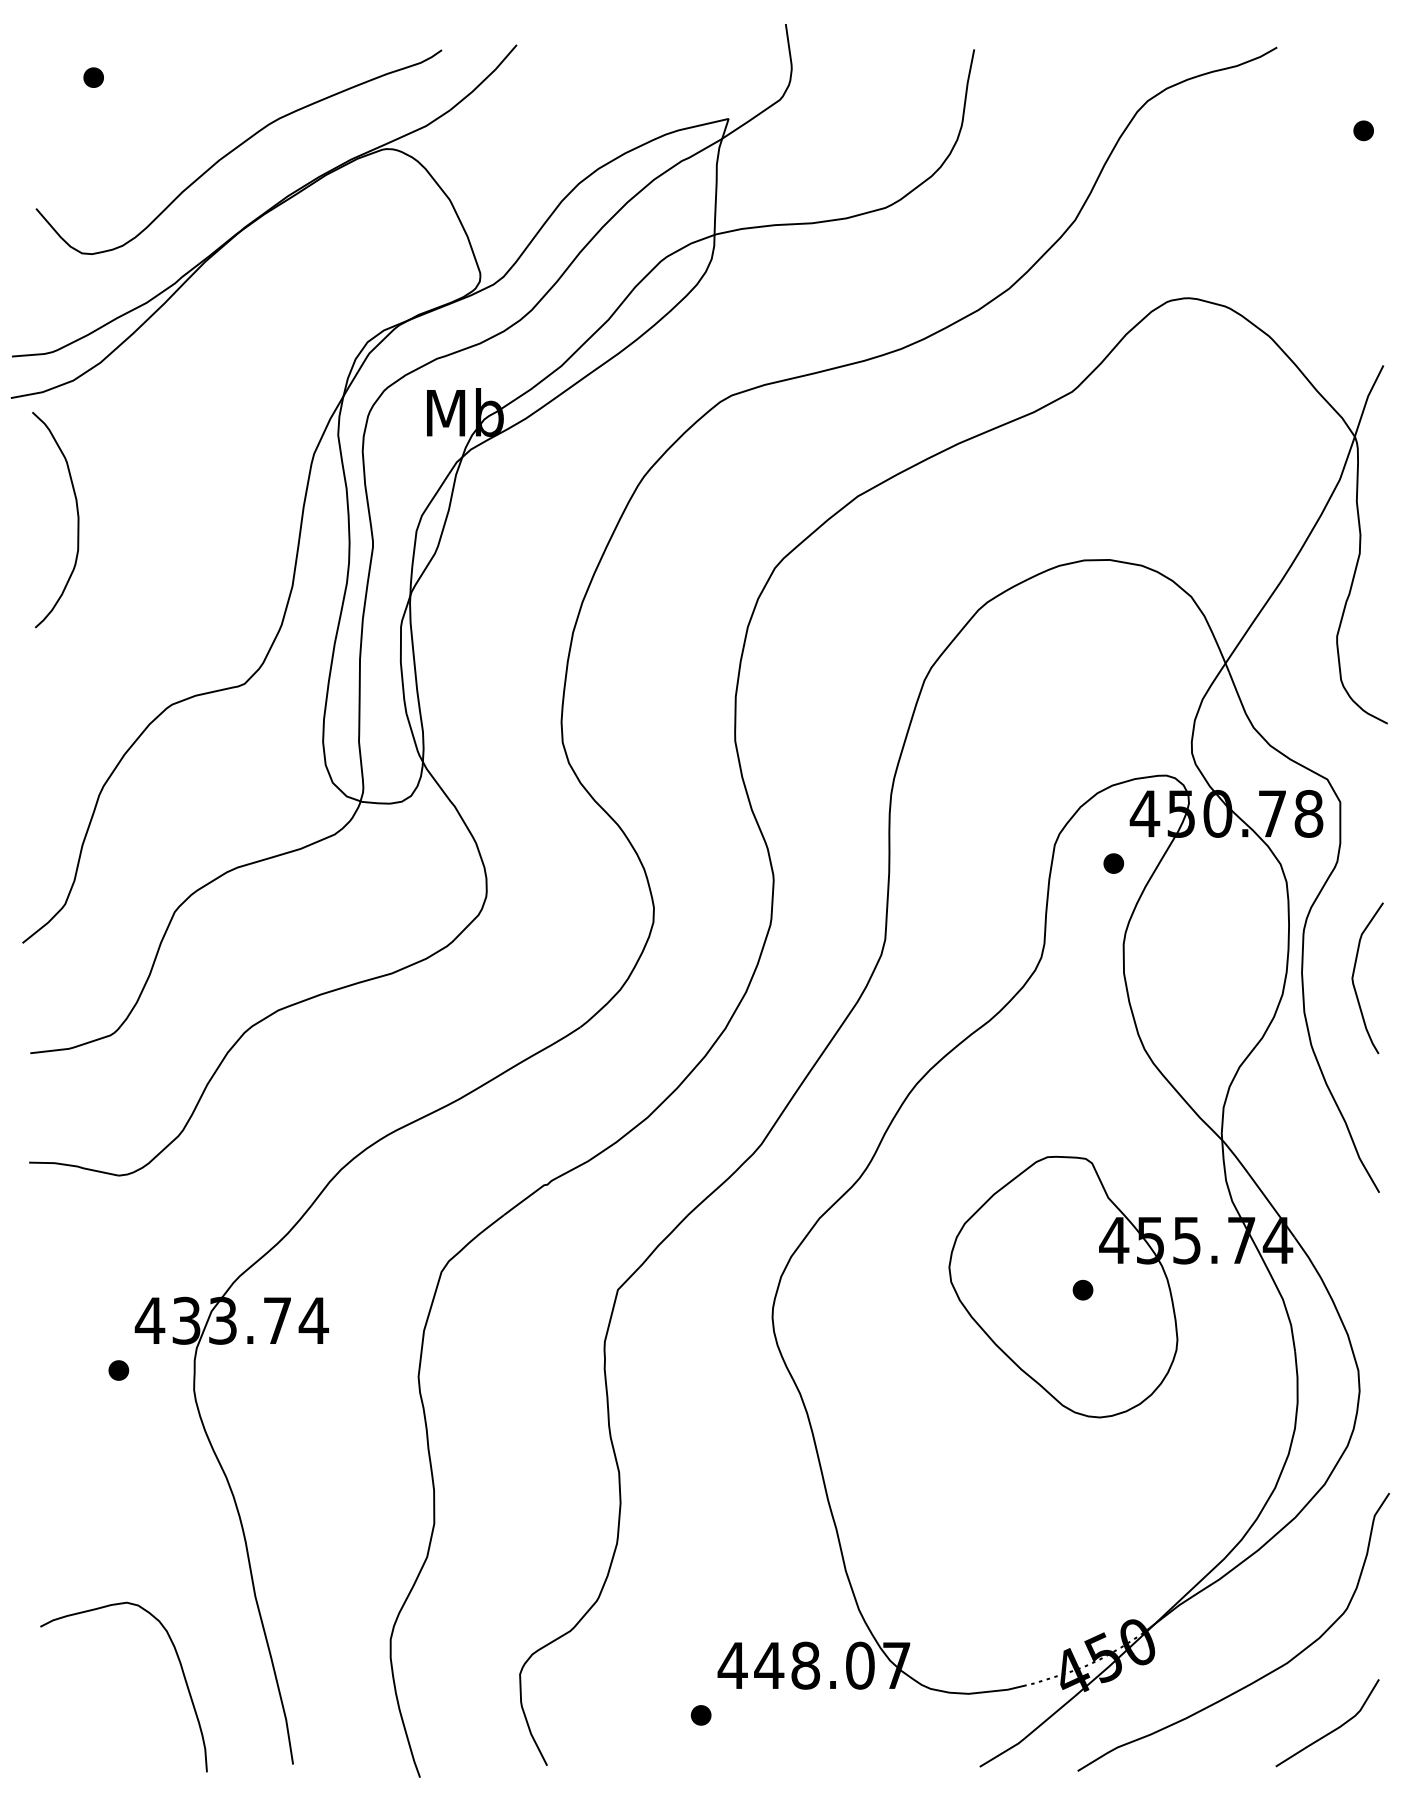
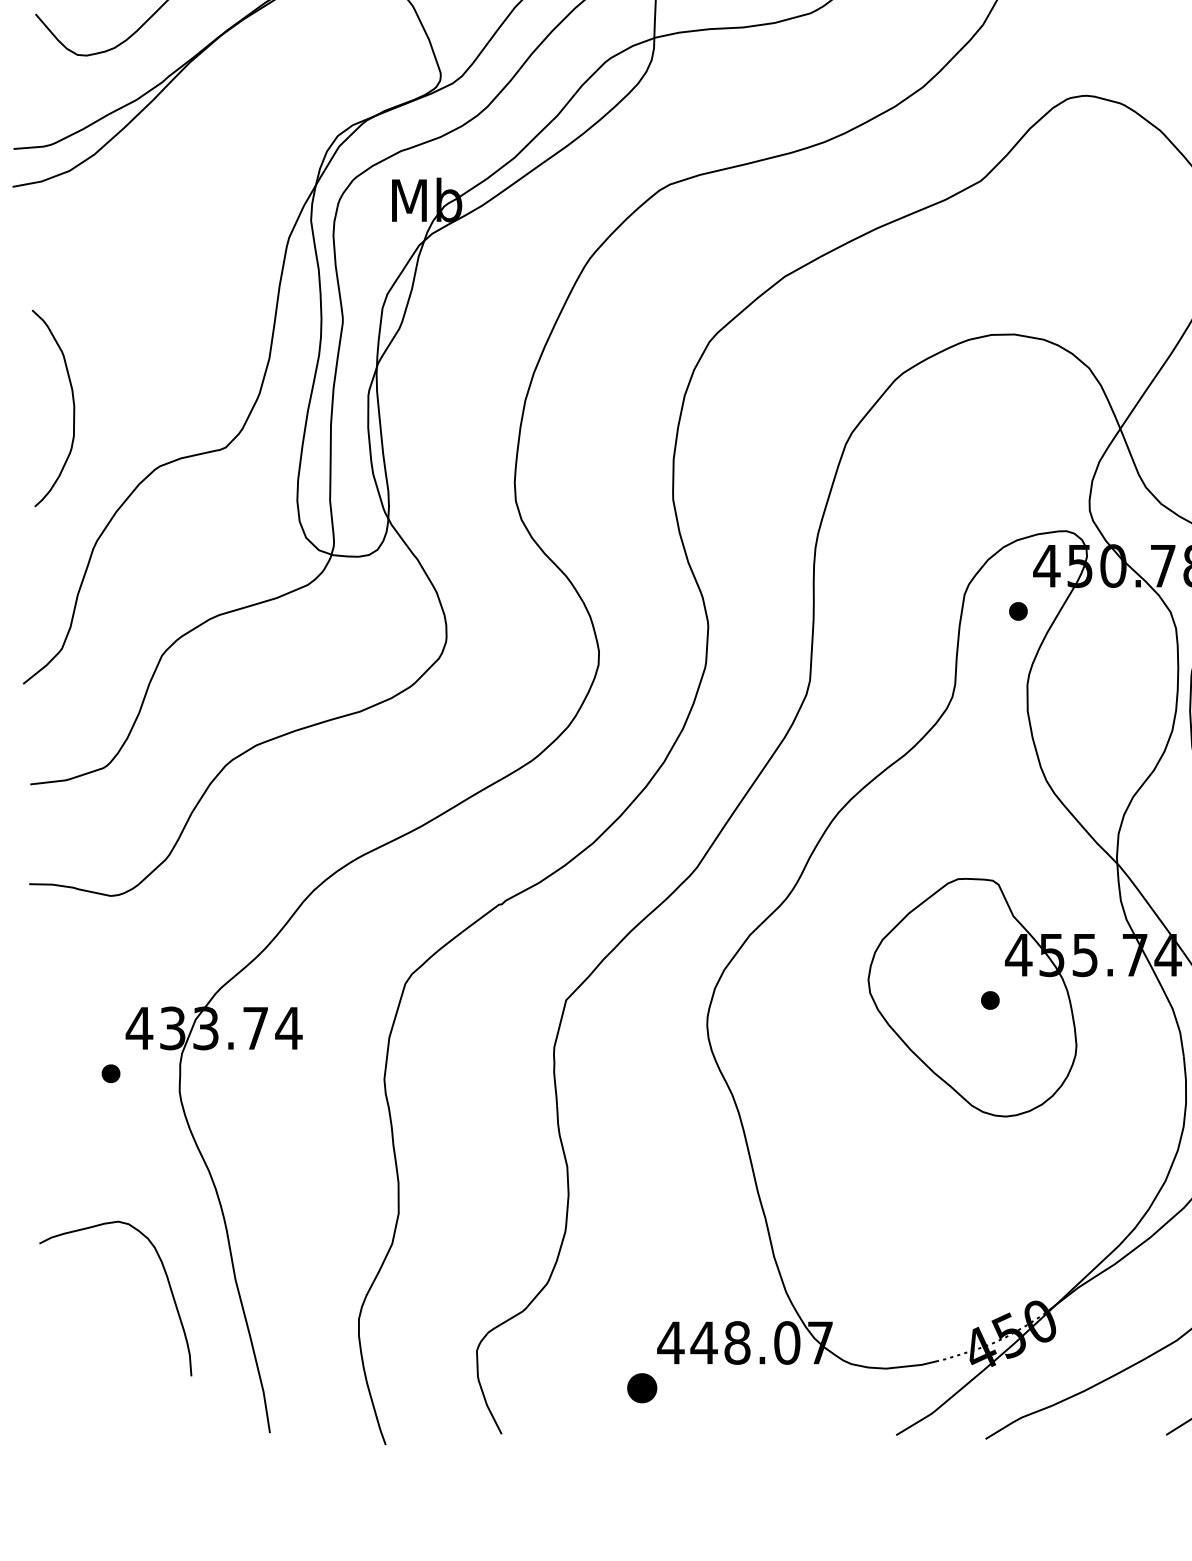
curve: (77, 520) -> (73, 408), moved
curve: (180, 1667) -> (167, 1280), moved
part: (700, 1715) -> (641, 1388), size x1.6

